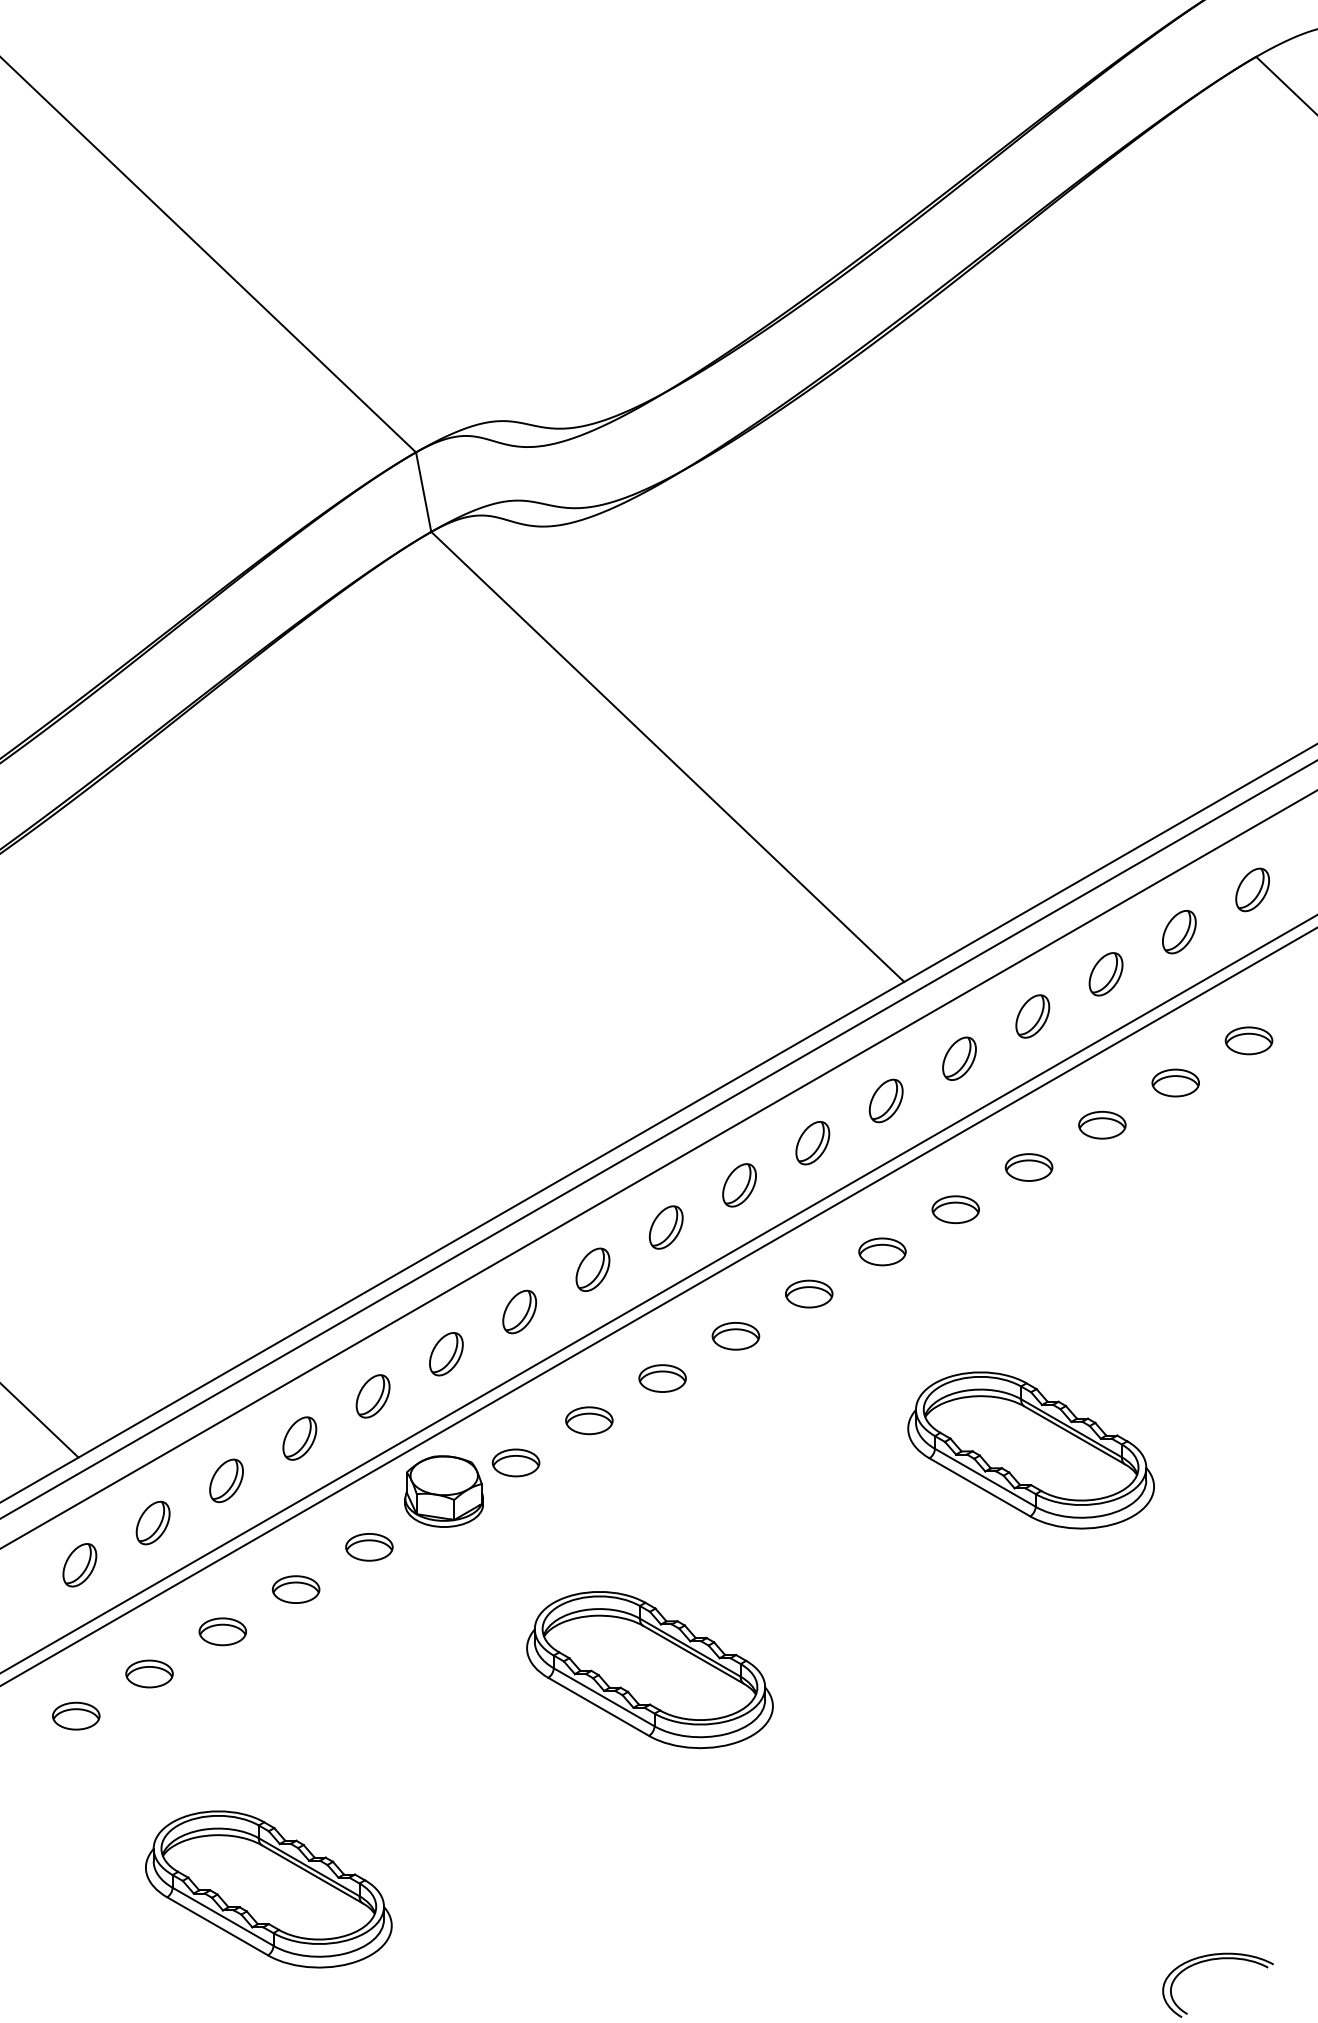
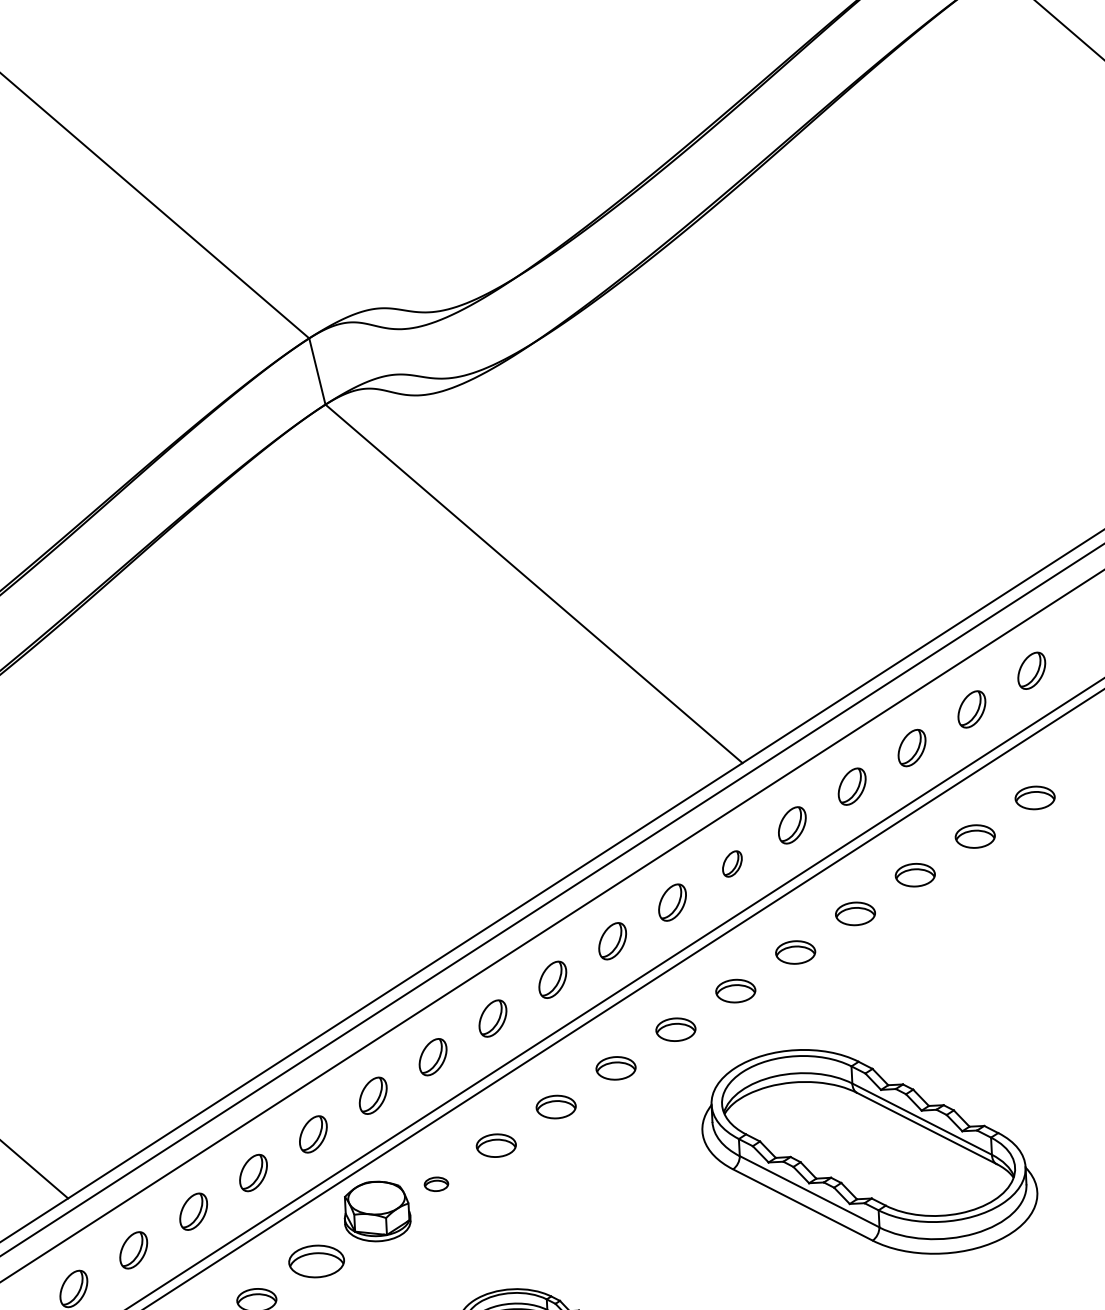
part: (885, 1100) -> (731, 863), size x0.7
part: (1030, 1450) -> (868, 1151), size x1.6
part: (515, 1462) -> (435, 1183), size x0.6
part: (369, 1547) -> (316, 1261), size x1.4

